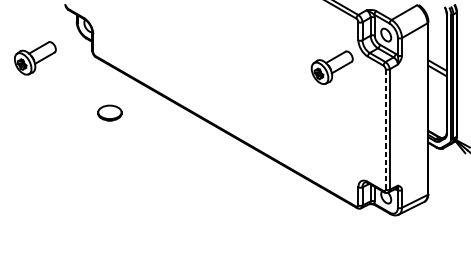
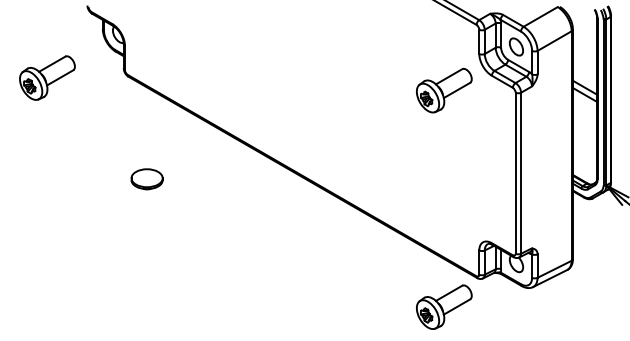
part: (109, 113) -> (146, 179), moved
line: (385, 129) -> (515, 173), dashed -> solid
part: (332, 229) -> (444, 306), added

